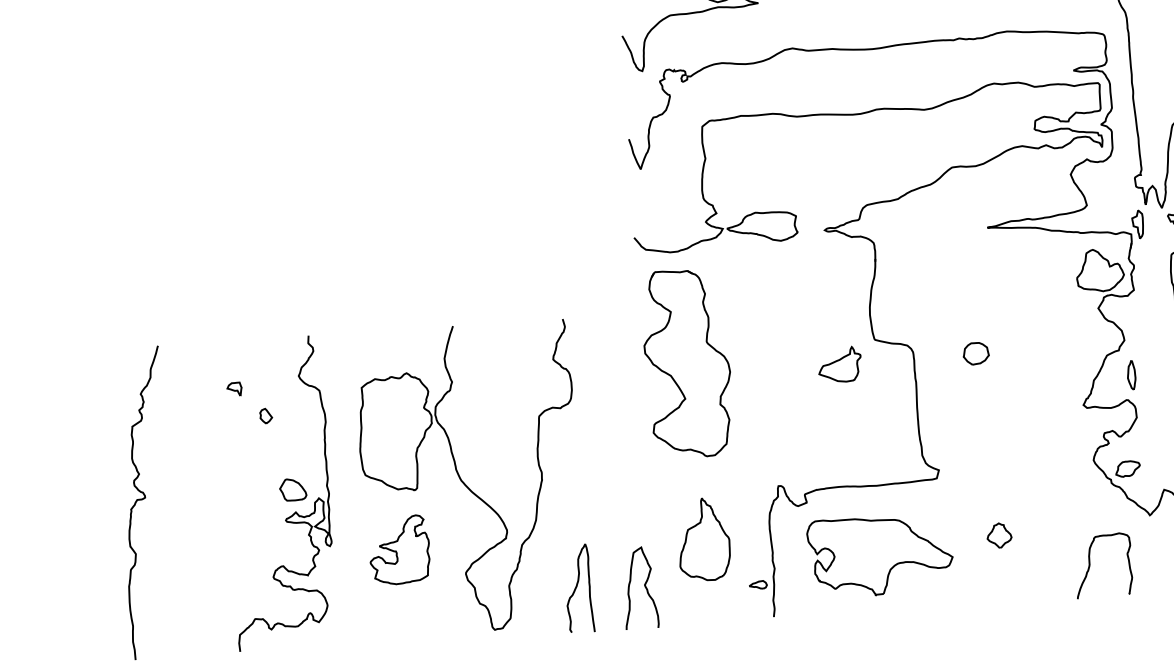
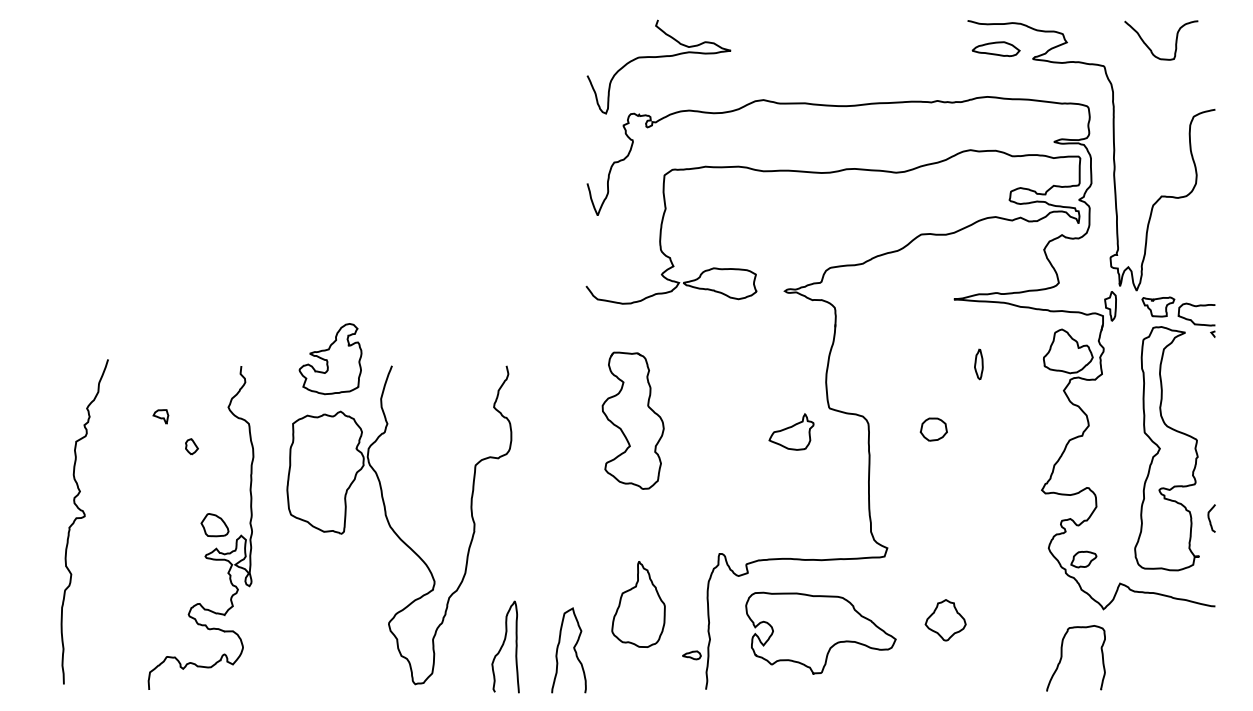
part: (686, 363) -> (632, 420), size x0.7
part: (1131, 375) -> (978, 364), moved
curve: (144, 499) -> (83, 518), moved
part: (999, 534) -> (945, 619), size x1.6
part: (399, 550) -> (330, 359), moved
curve: (1090, 565) -> (1062, 657), moved

